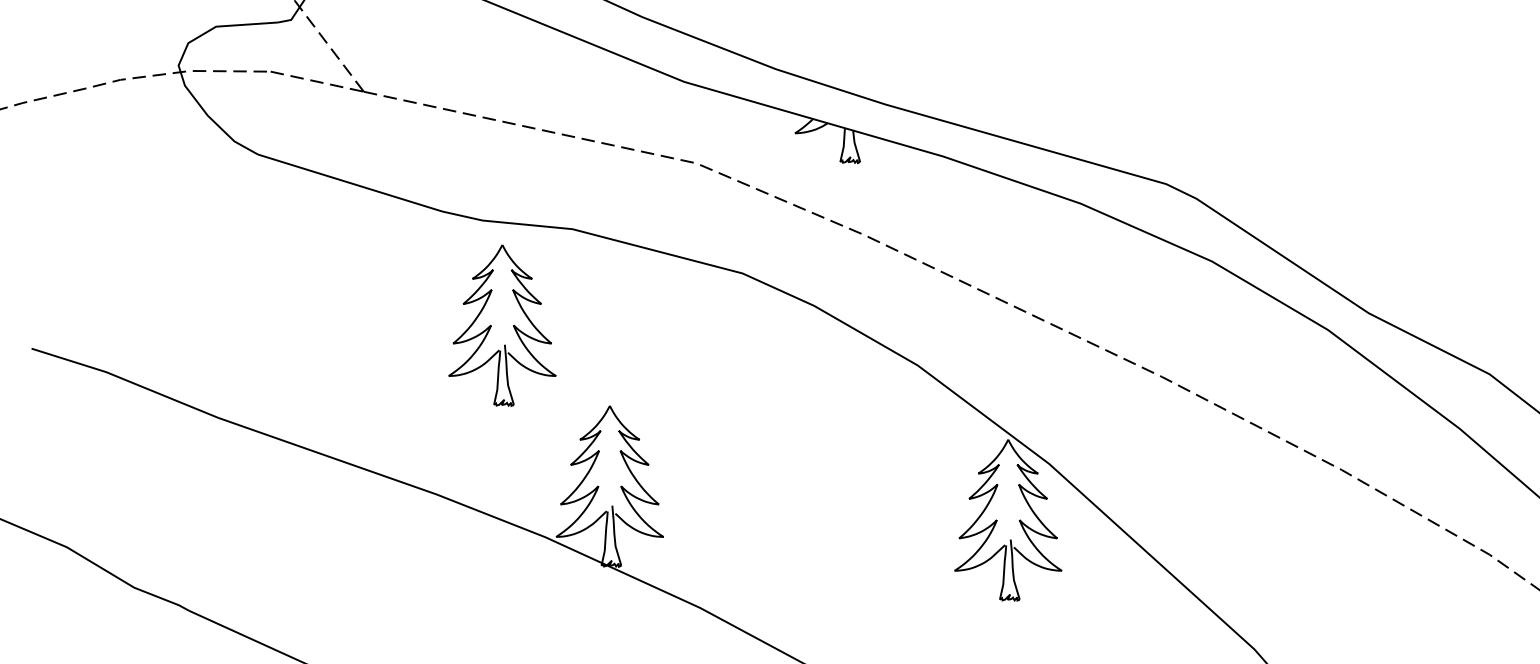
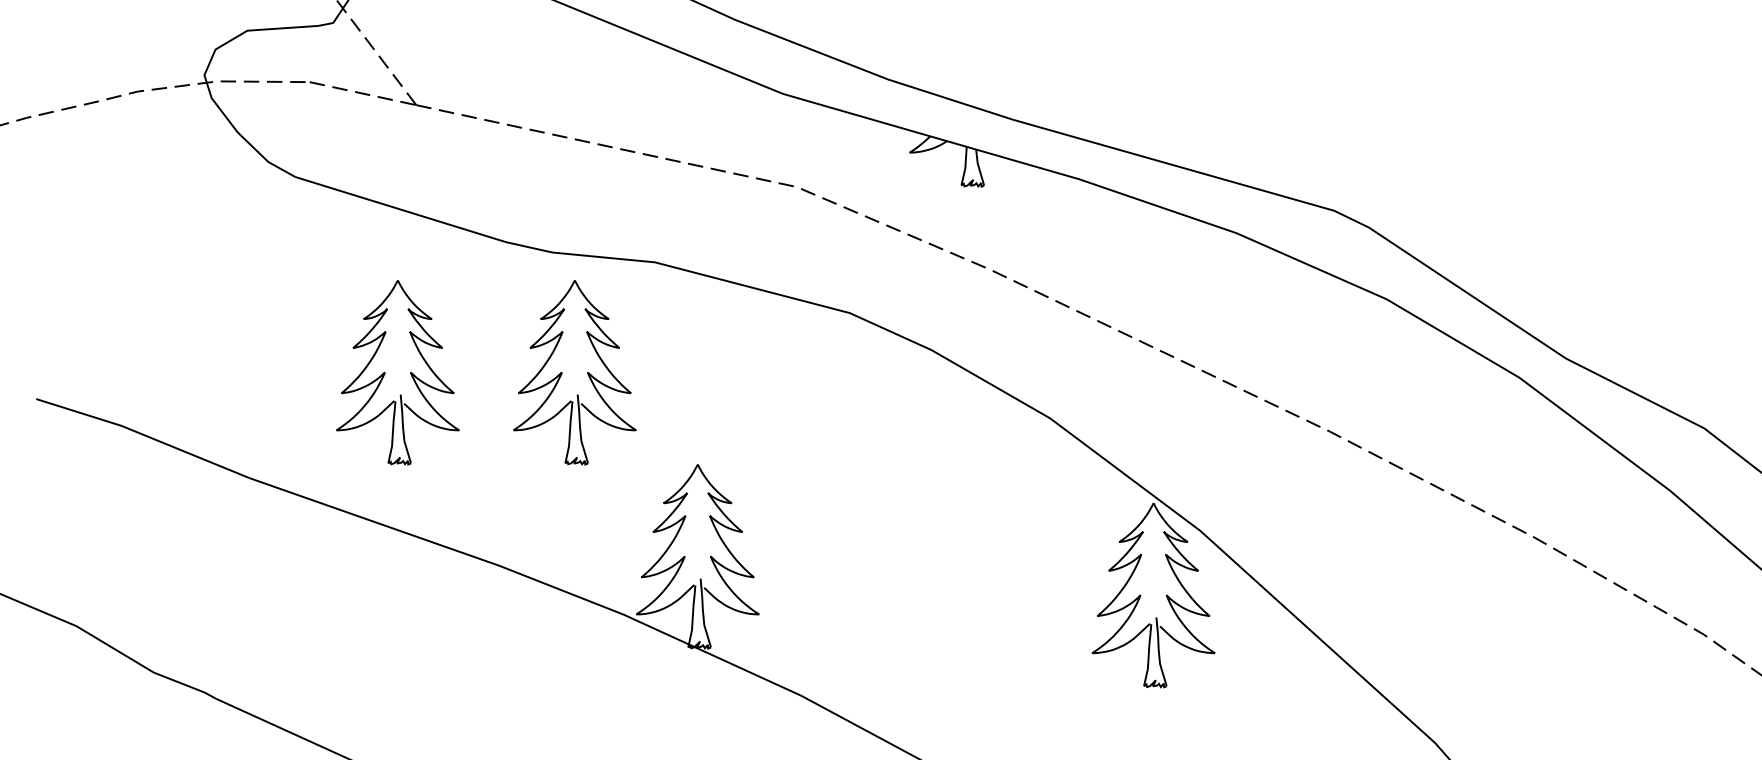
part: (347, 325) -> (397, 372), added

